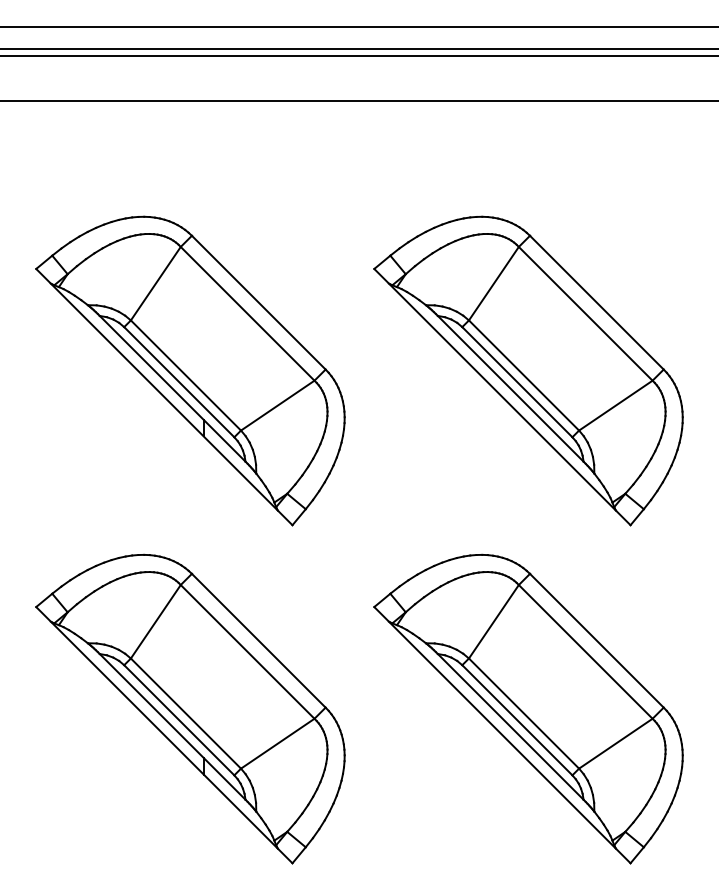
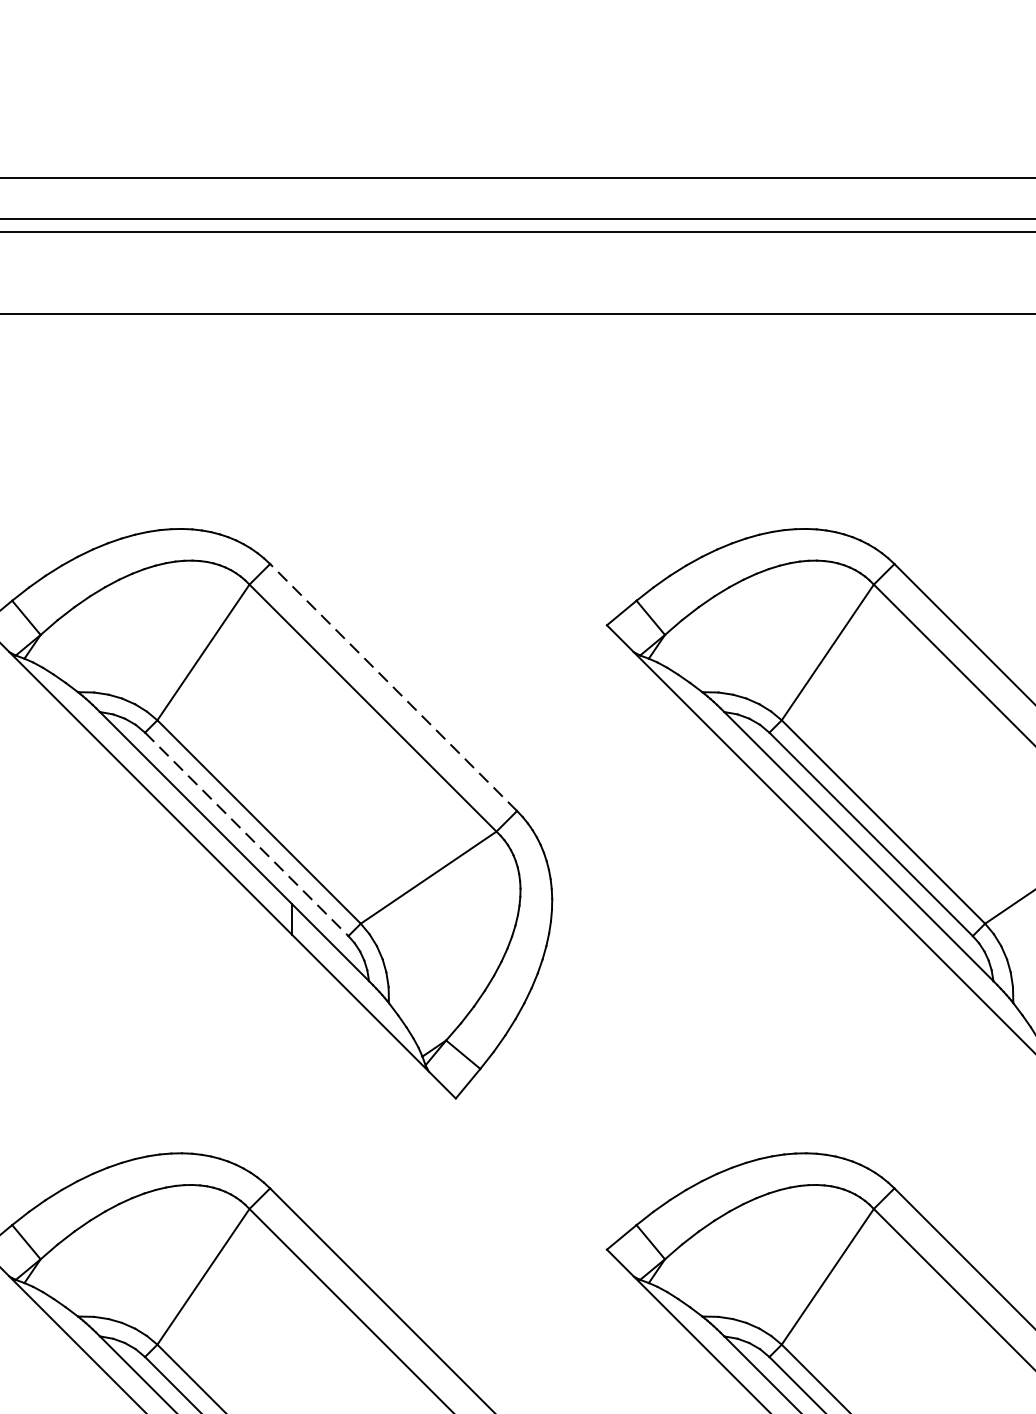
line: (258, 302) -> (393, 687), solid -> dashed
line: (179, 382) -> (247, 834), solid -> dashed

